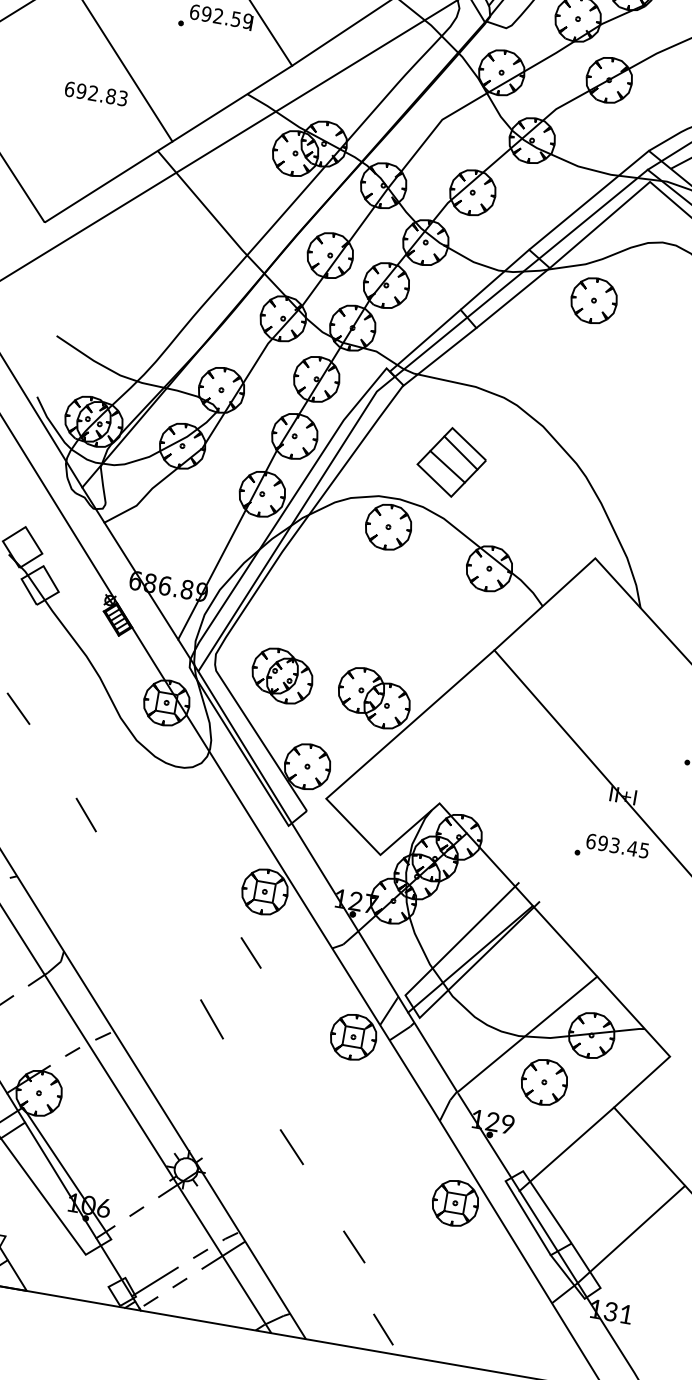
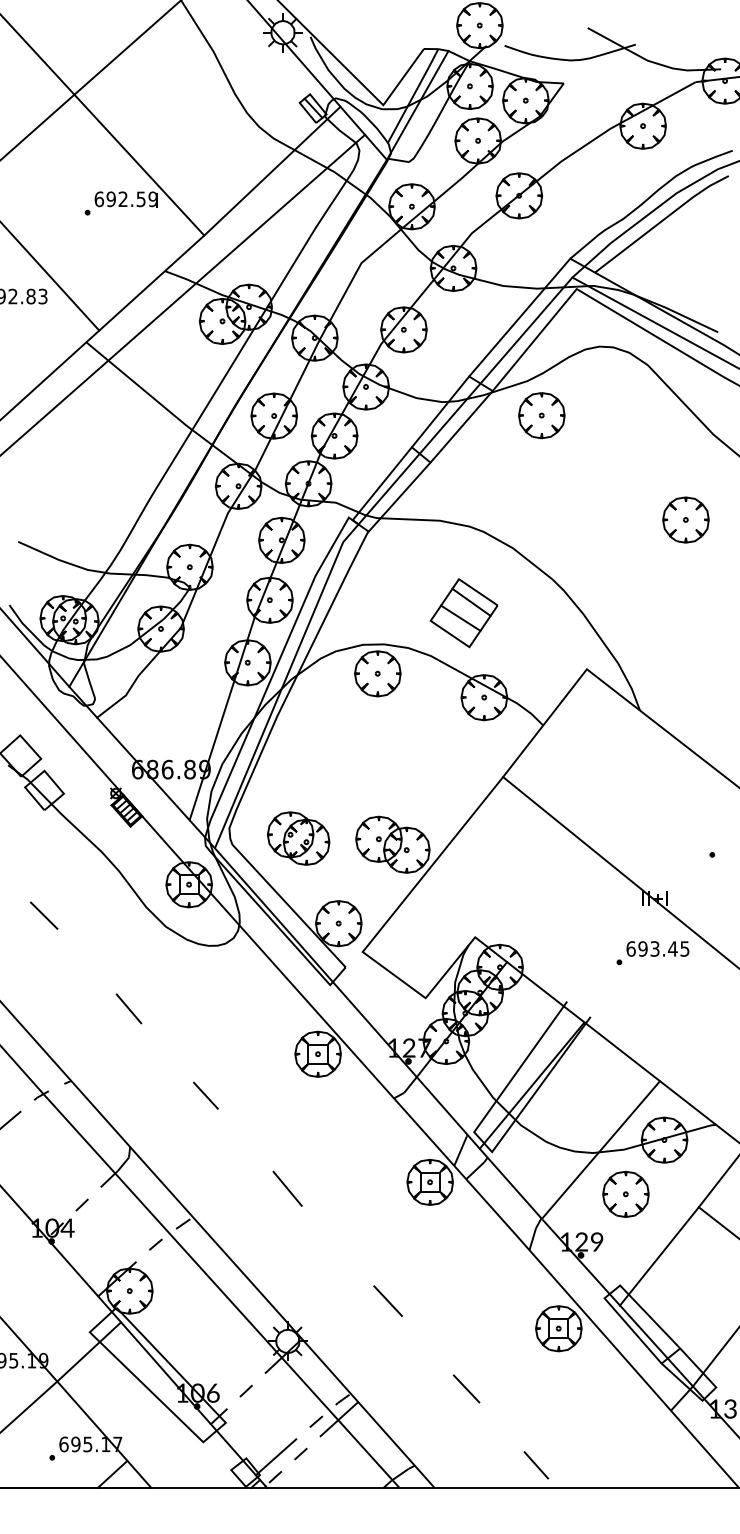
part: (451, 462) -> (463, 613), moved
line: (250, 952) -> (205, 1095), moved
line: (383, 1329) -> (536, 1465), moved

